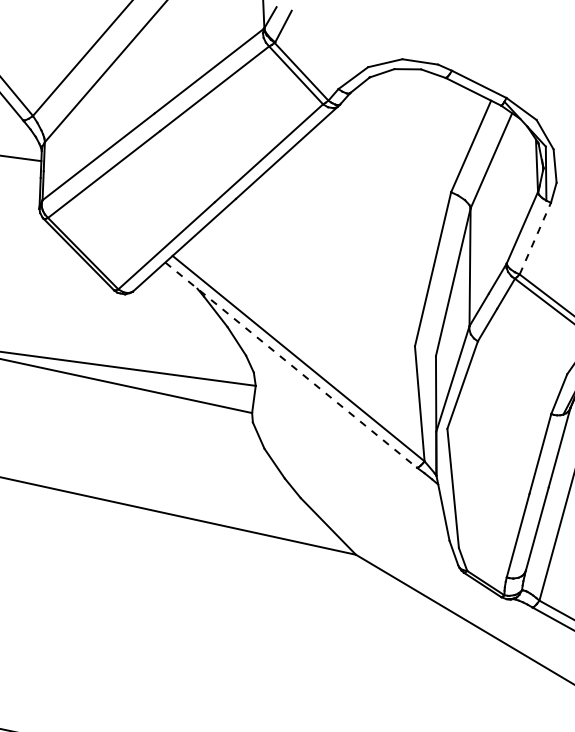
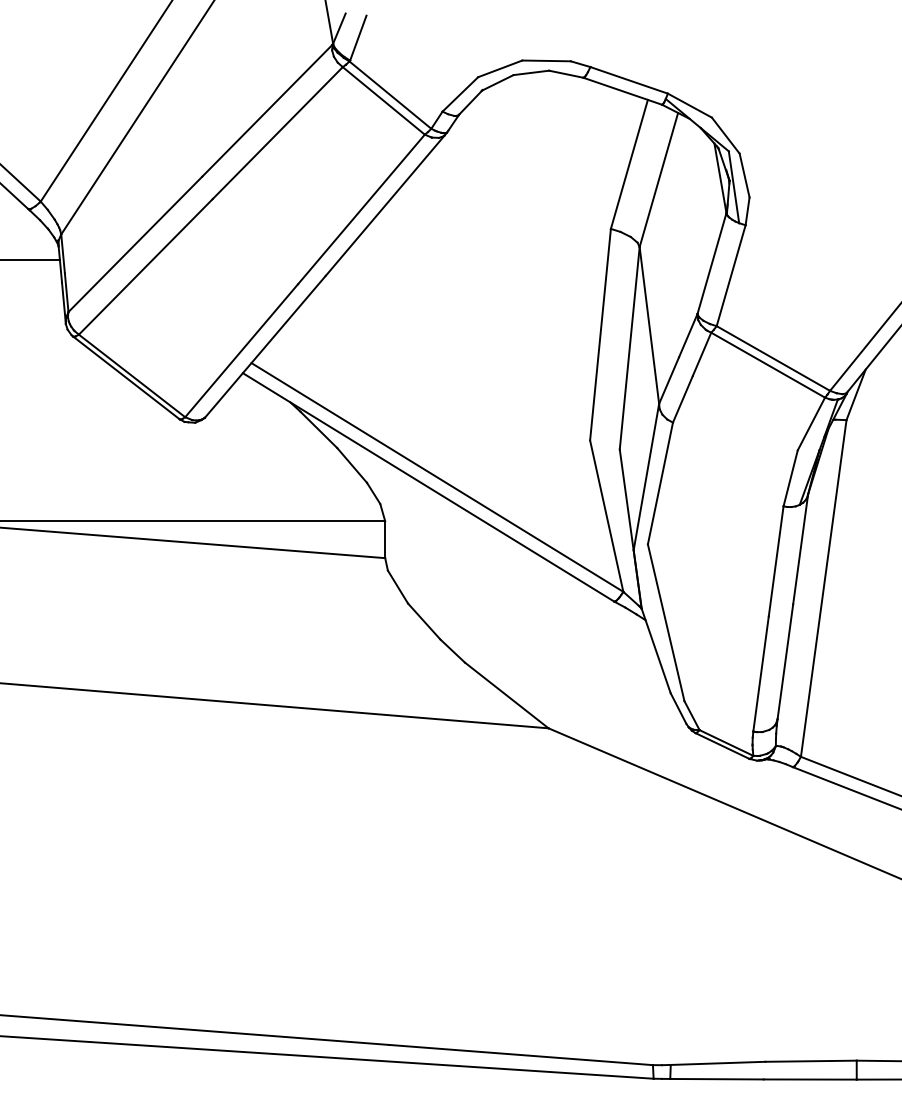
line: (535, 238) -> (731, 275), dashed -> solid
line: (291, 365) -> (428, 487), dashed -> solid

